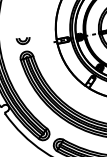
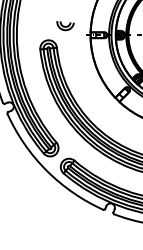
part: (23, 41) -> (65, 26), moved

